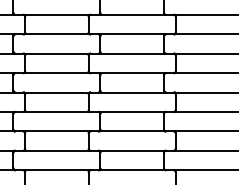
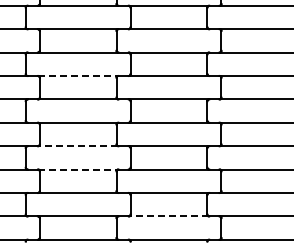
line: (57, 54) -> (78, 76), solid -> dashed
line: (56, 112) -> (77, 146), solid -> dashed
line: (57, 131) -> (78, 169), solid -> dashed
line: (131, 170) -> (168, 216), solid -> dashed

